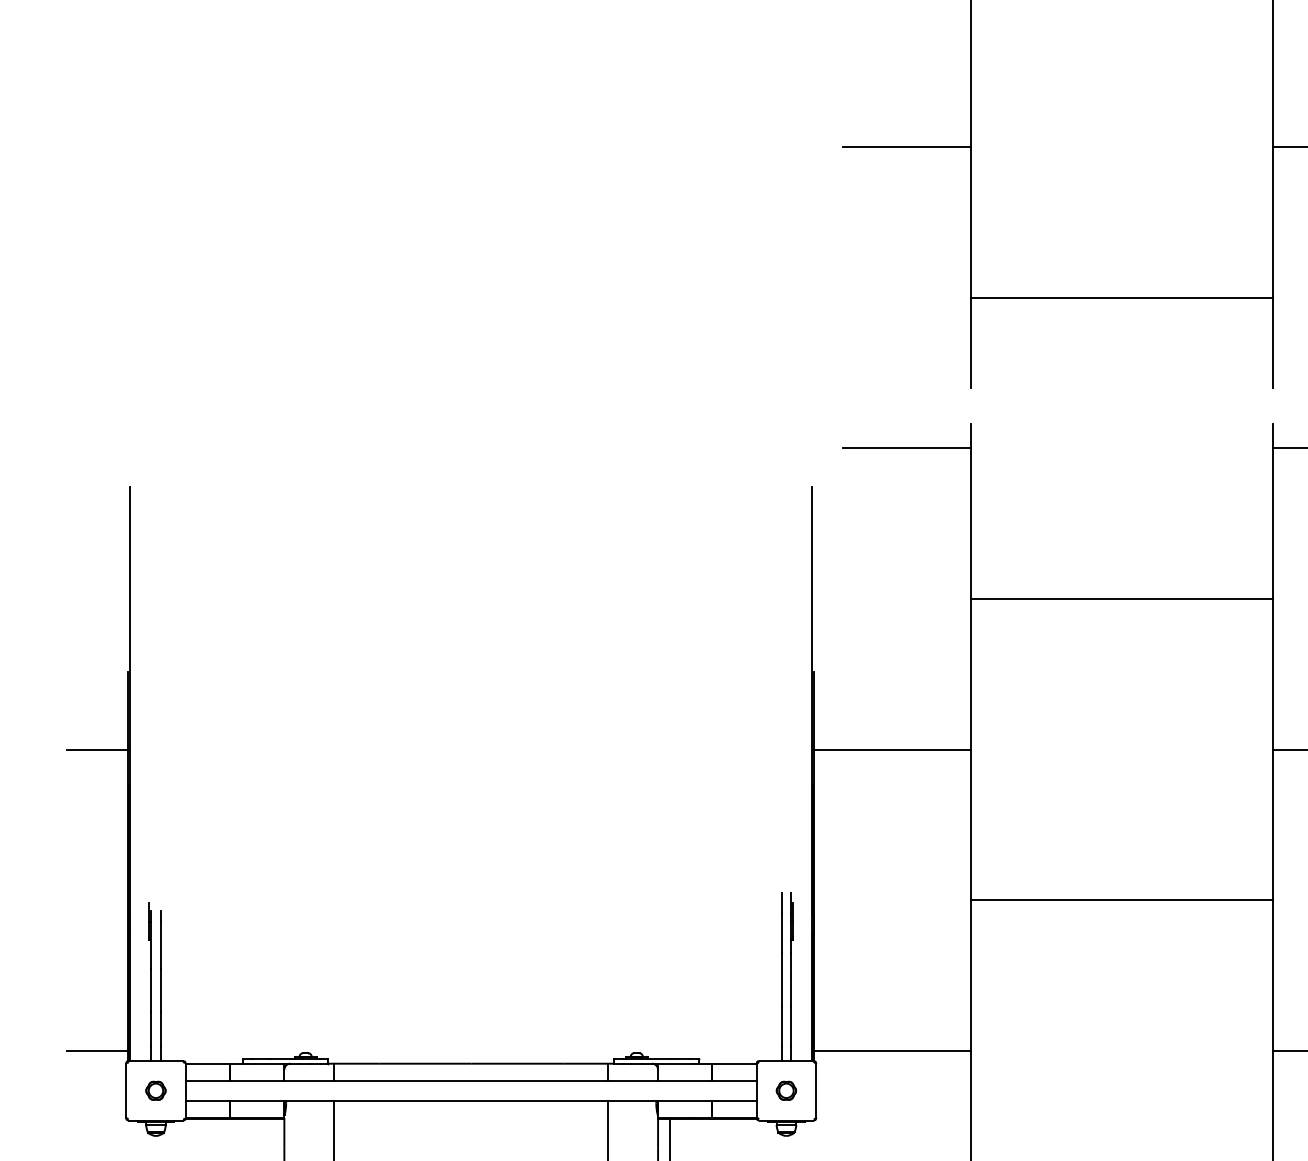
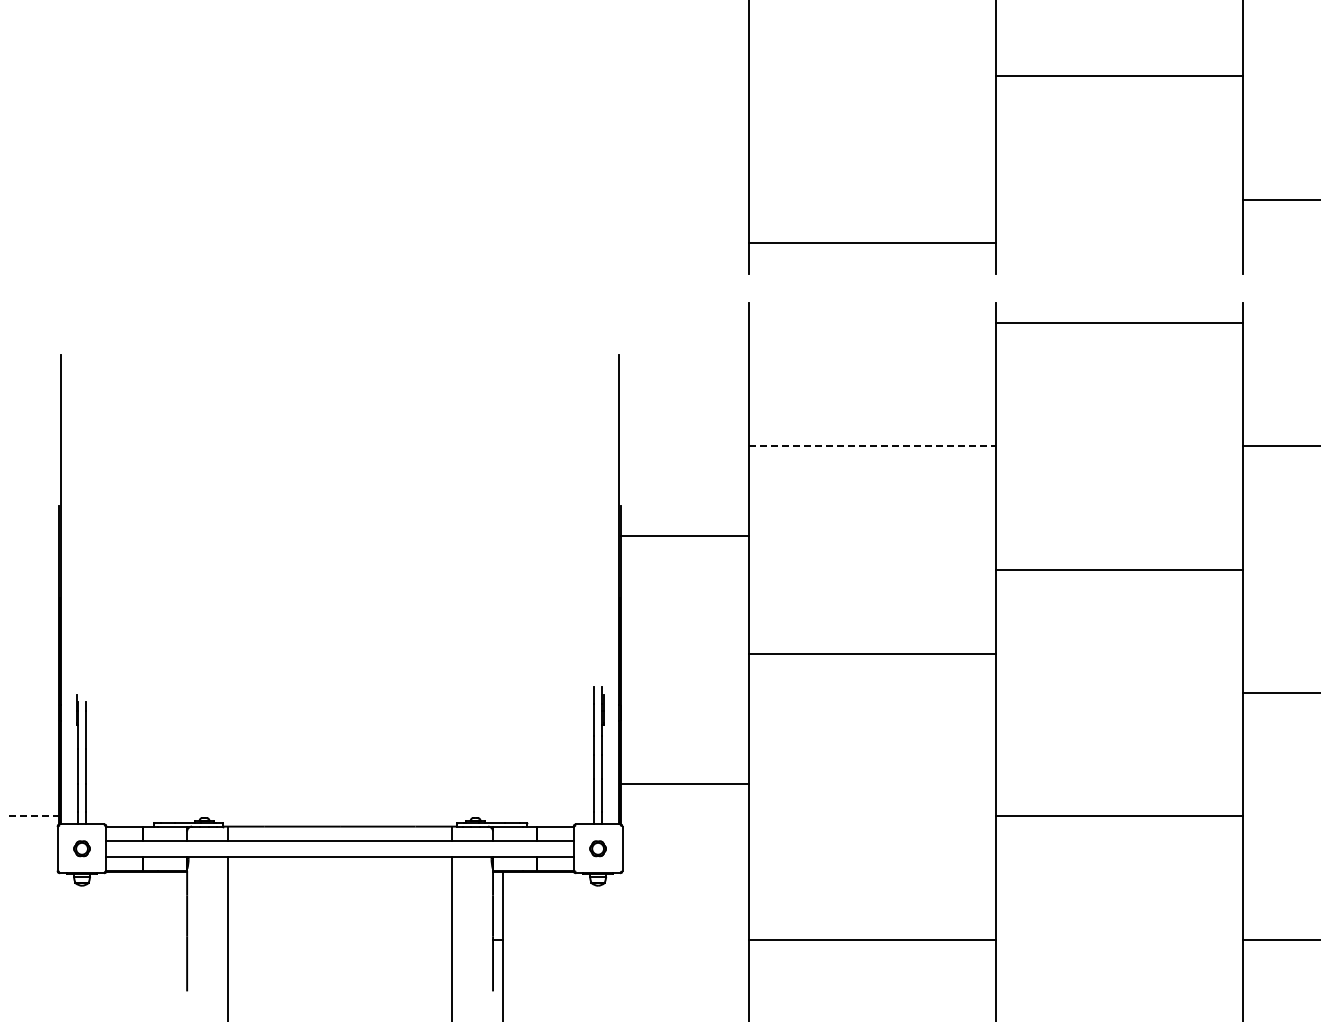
line: (906, 147) -> (696, 76), removed
line: (1121, 297) -> (872, 242), moved
line: (906, 447) -> (696, 322), removed
line: (1122, 599) -> (873, 446), solid -> dashed
line: (97, 749) -> (34, 569), removed
line: (893, 749) -> (685, 535), moved
line: (1121, 899) -> (872, 653), moved
line: (97, 1051) -> (34, 816), solid -> dashed
line: (893, 1051) -> (685, 784), moved

